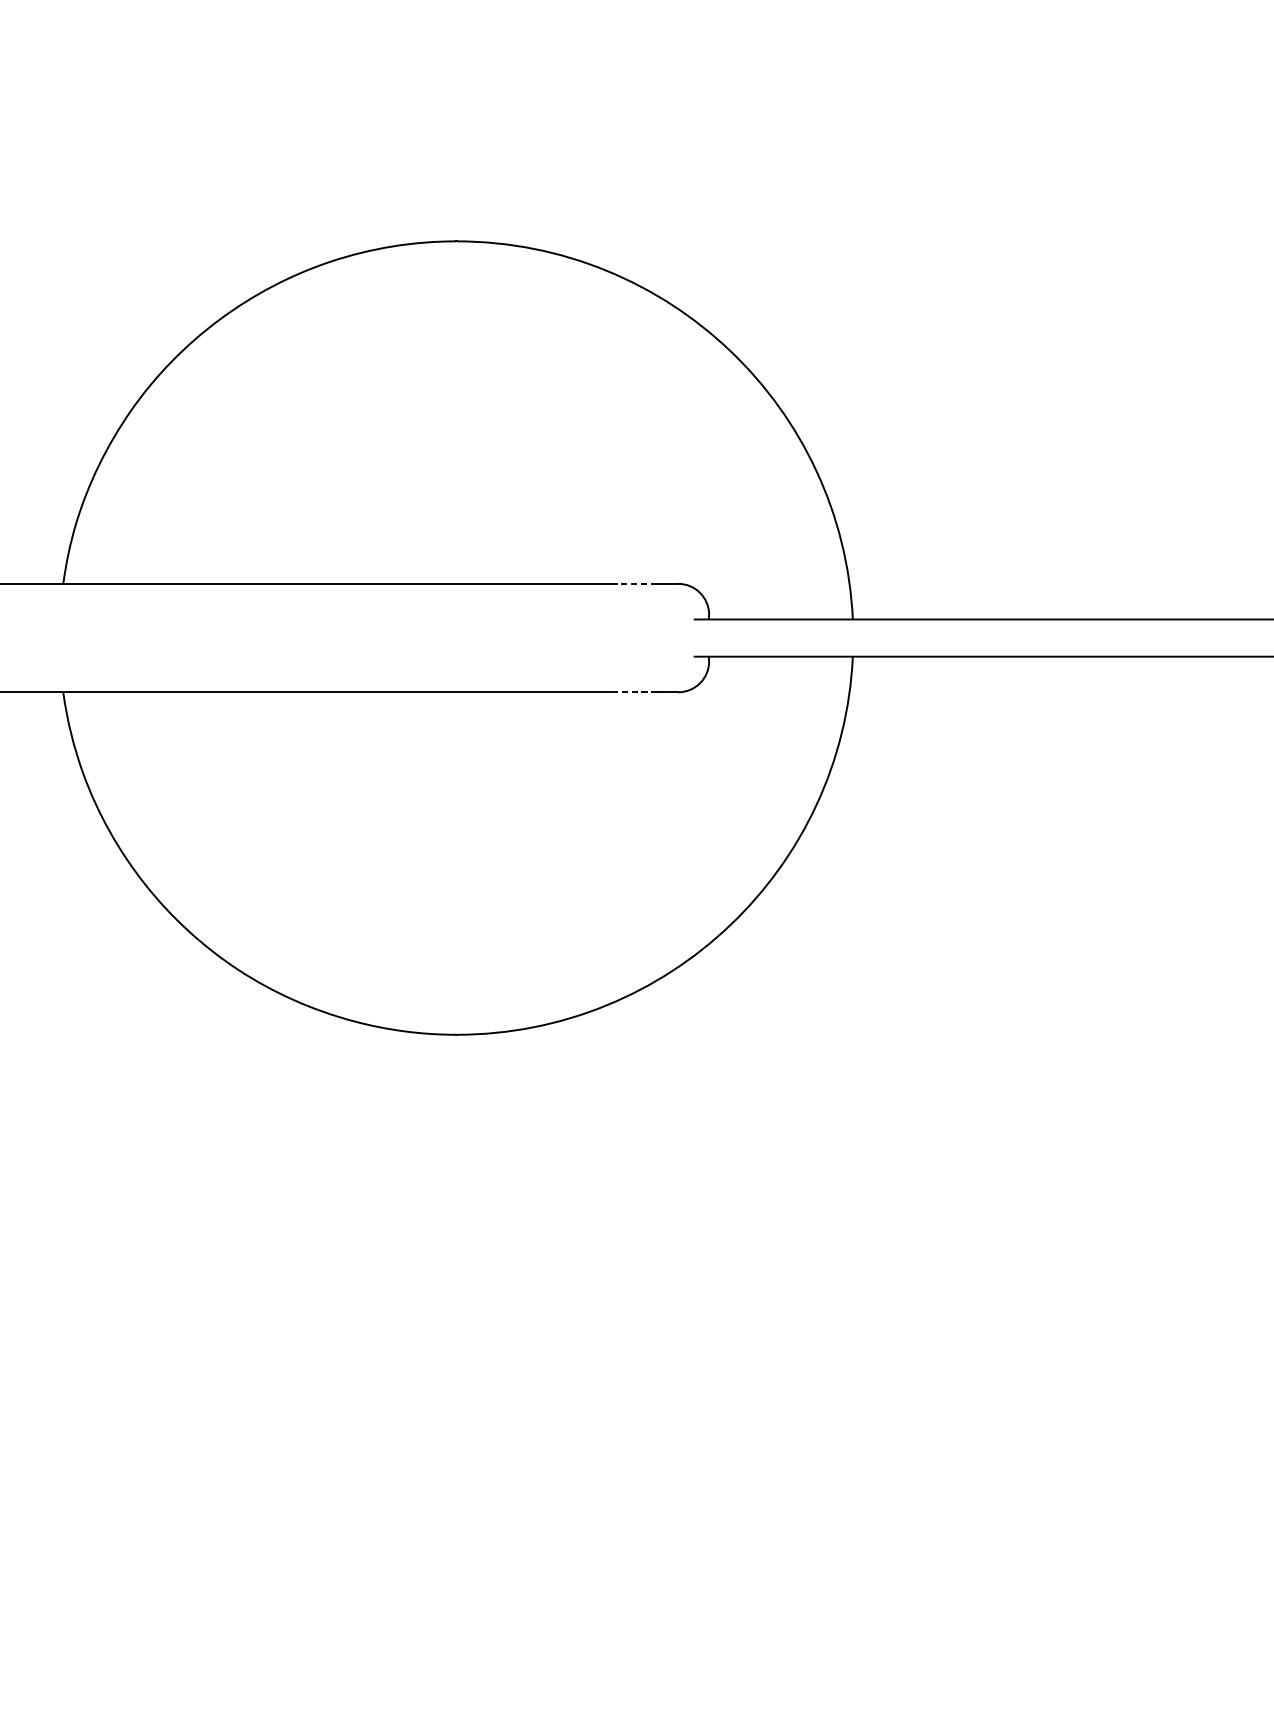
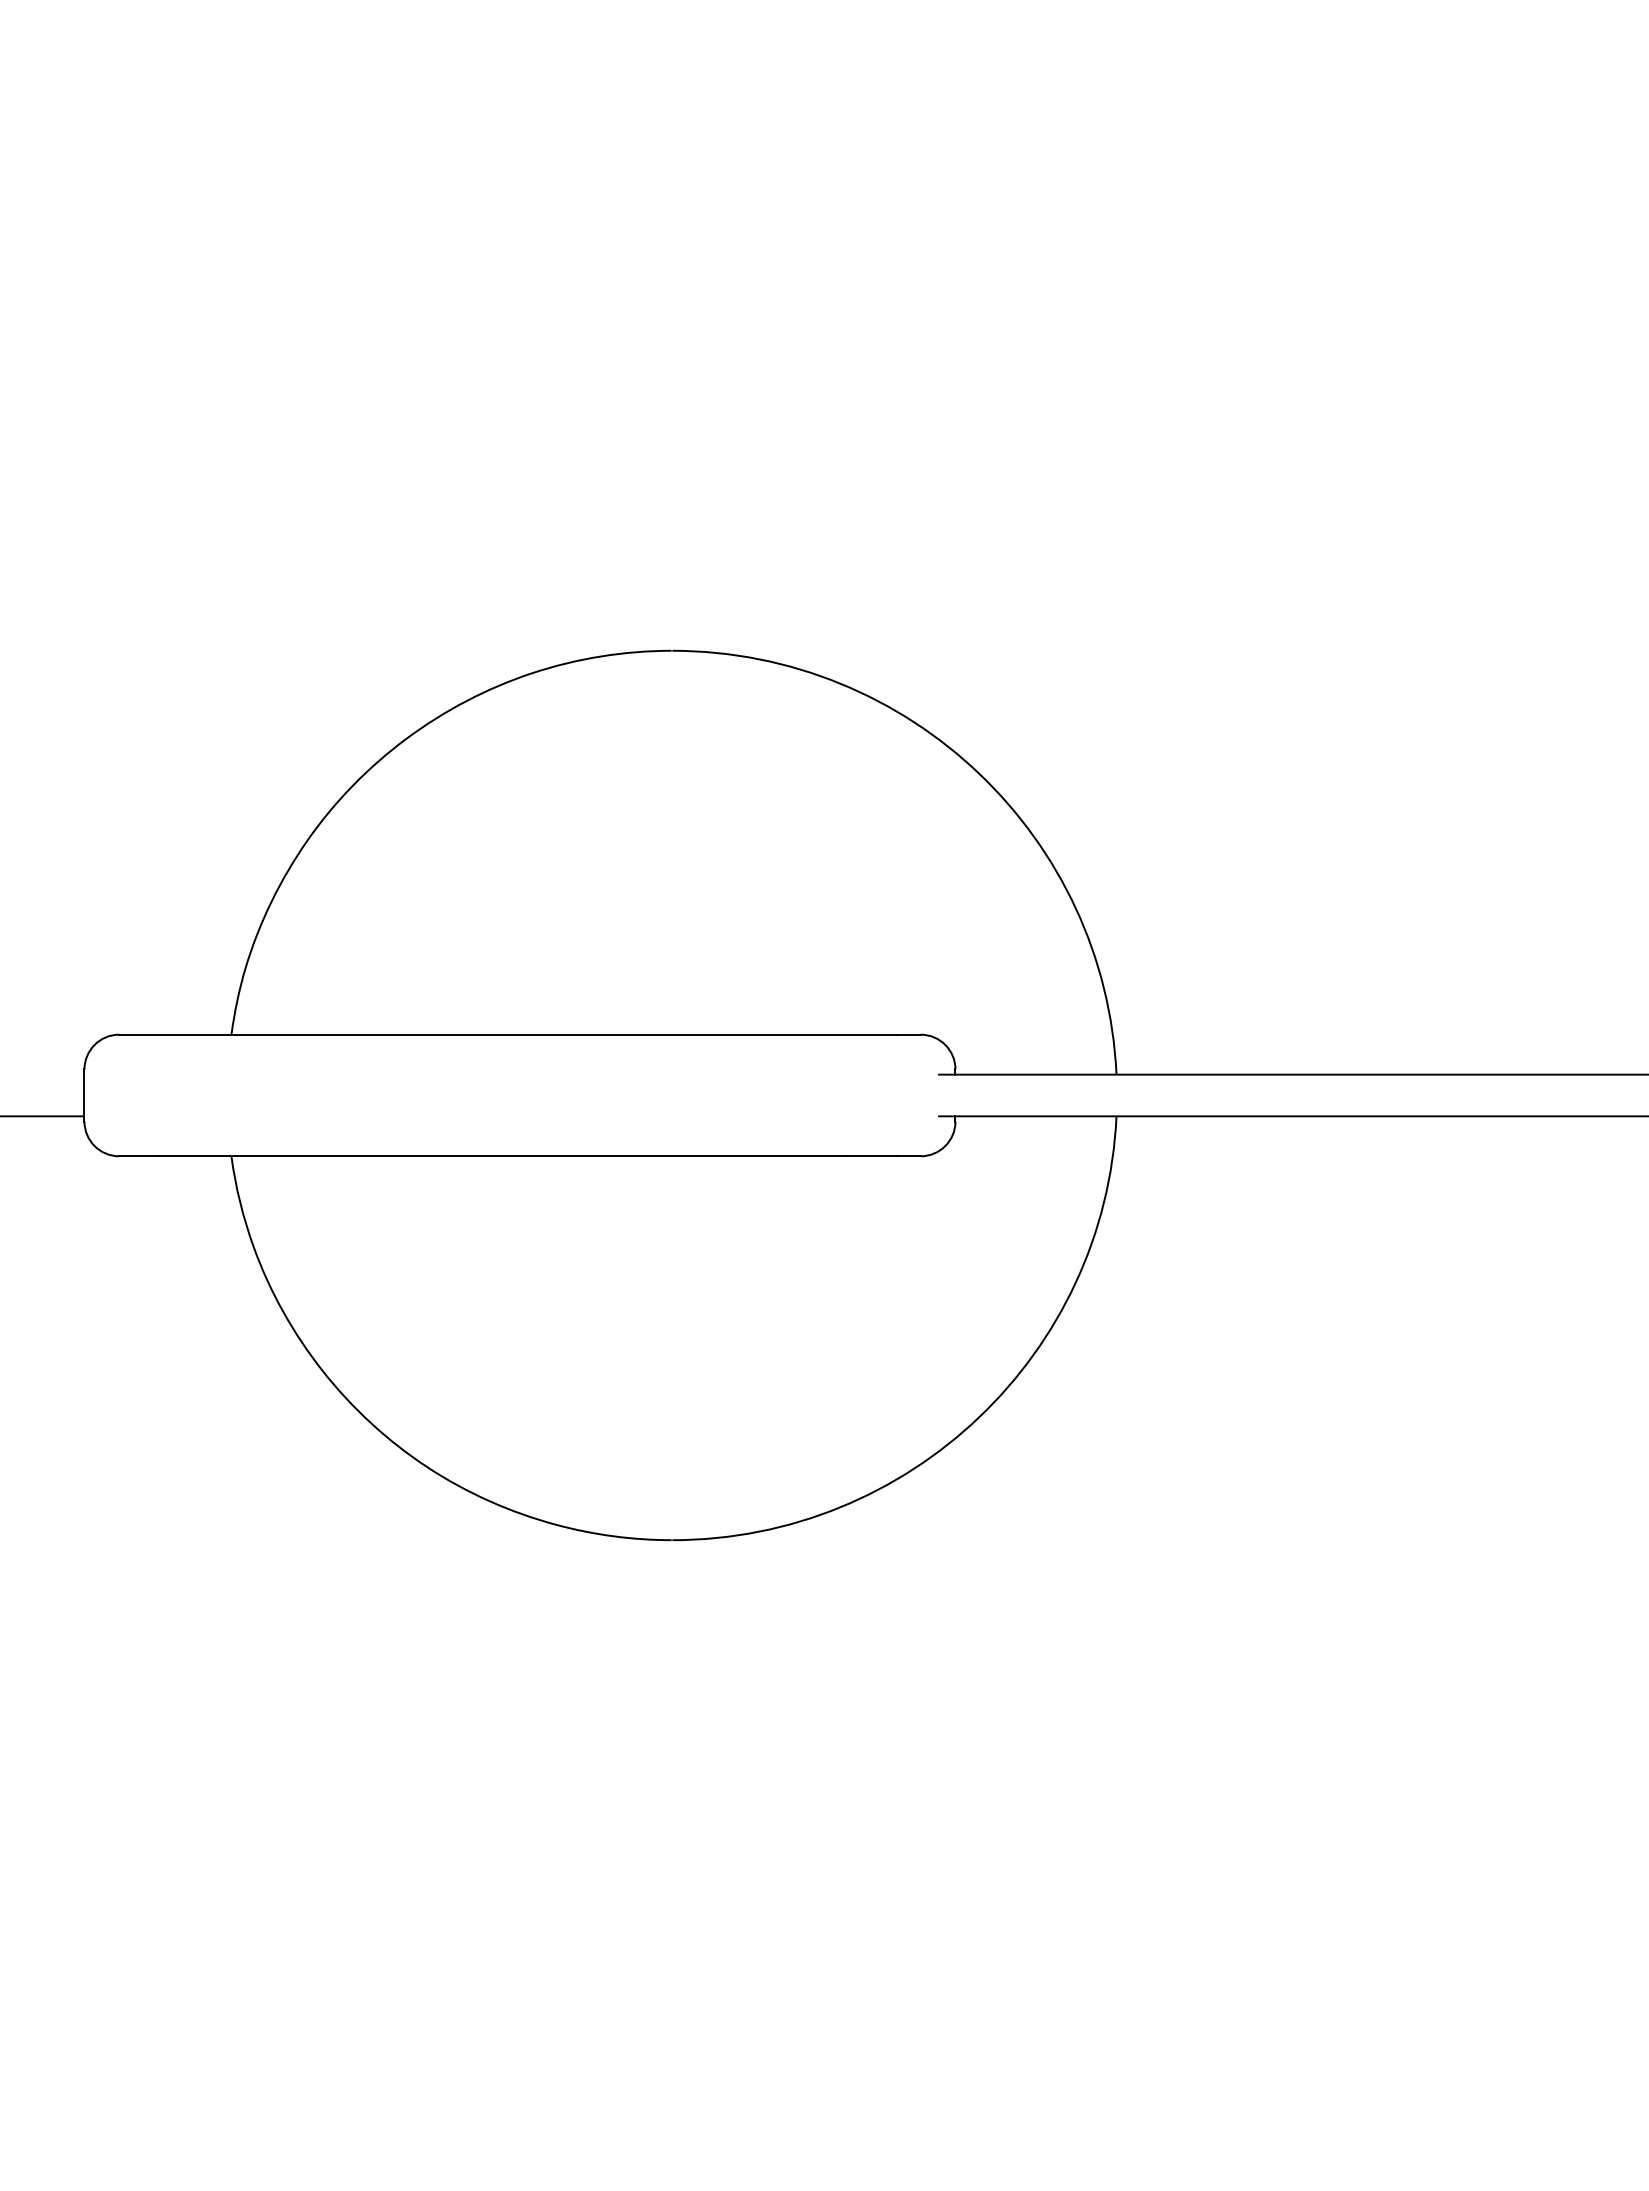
line: (634, 583) -> (871, 1034), dashed -> solid
line: (634, 692) -> (871, 1156), dashed -> solid

